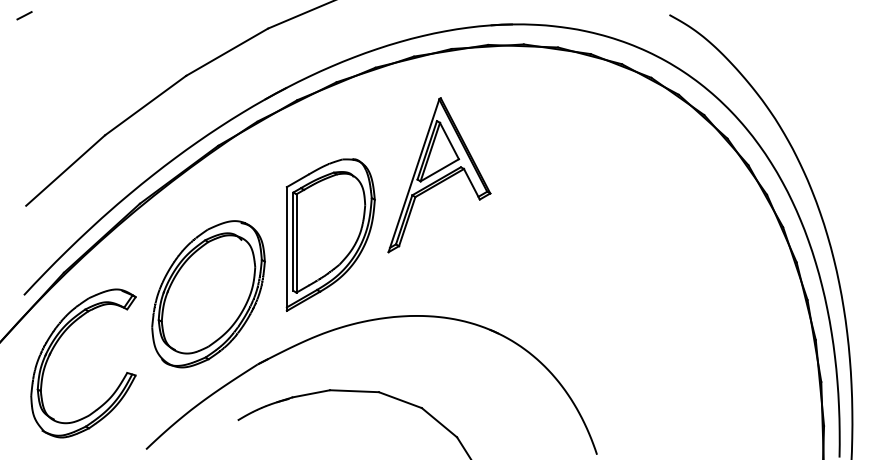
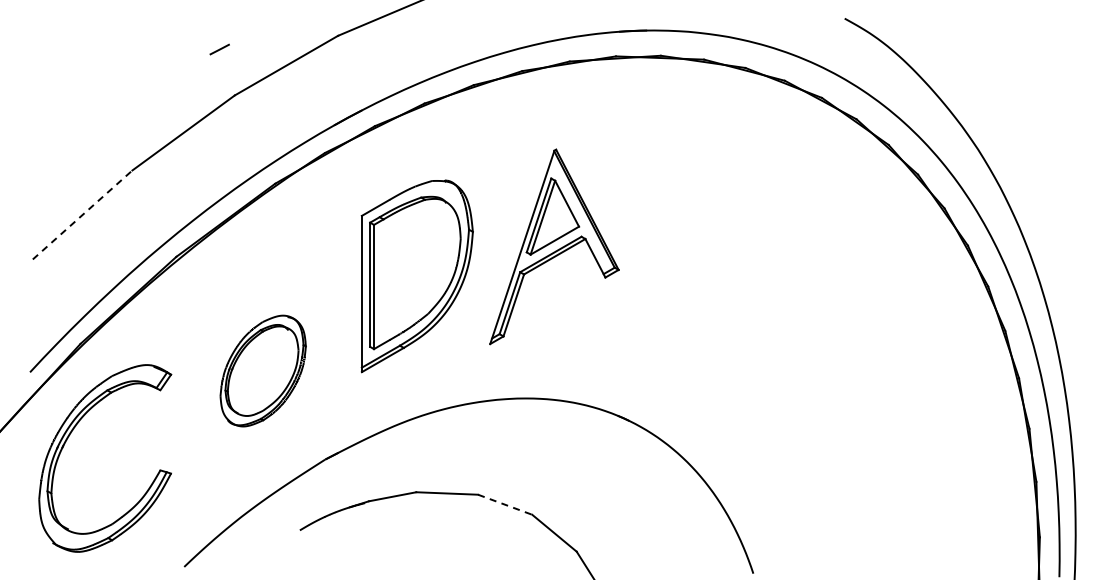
line: (24, 15) -> (219, 49), moved
line: (65, 170) -> (82, 214), solid -> dashed
part: (439, 174) -> (554, 246), moved
part: (330, 235) -> (416, 276), moved
part: (208, 293) -> (263, 370), size x0.6
line: (400, 399) -> (505, 504), solid -> dashed

